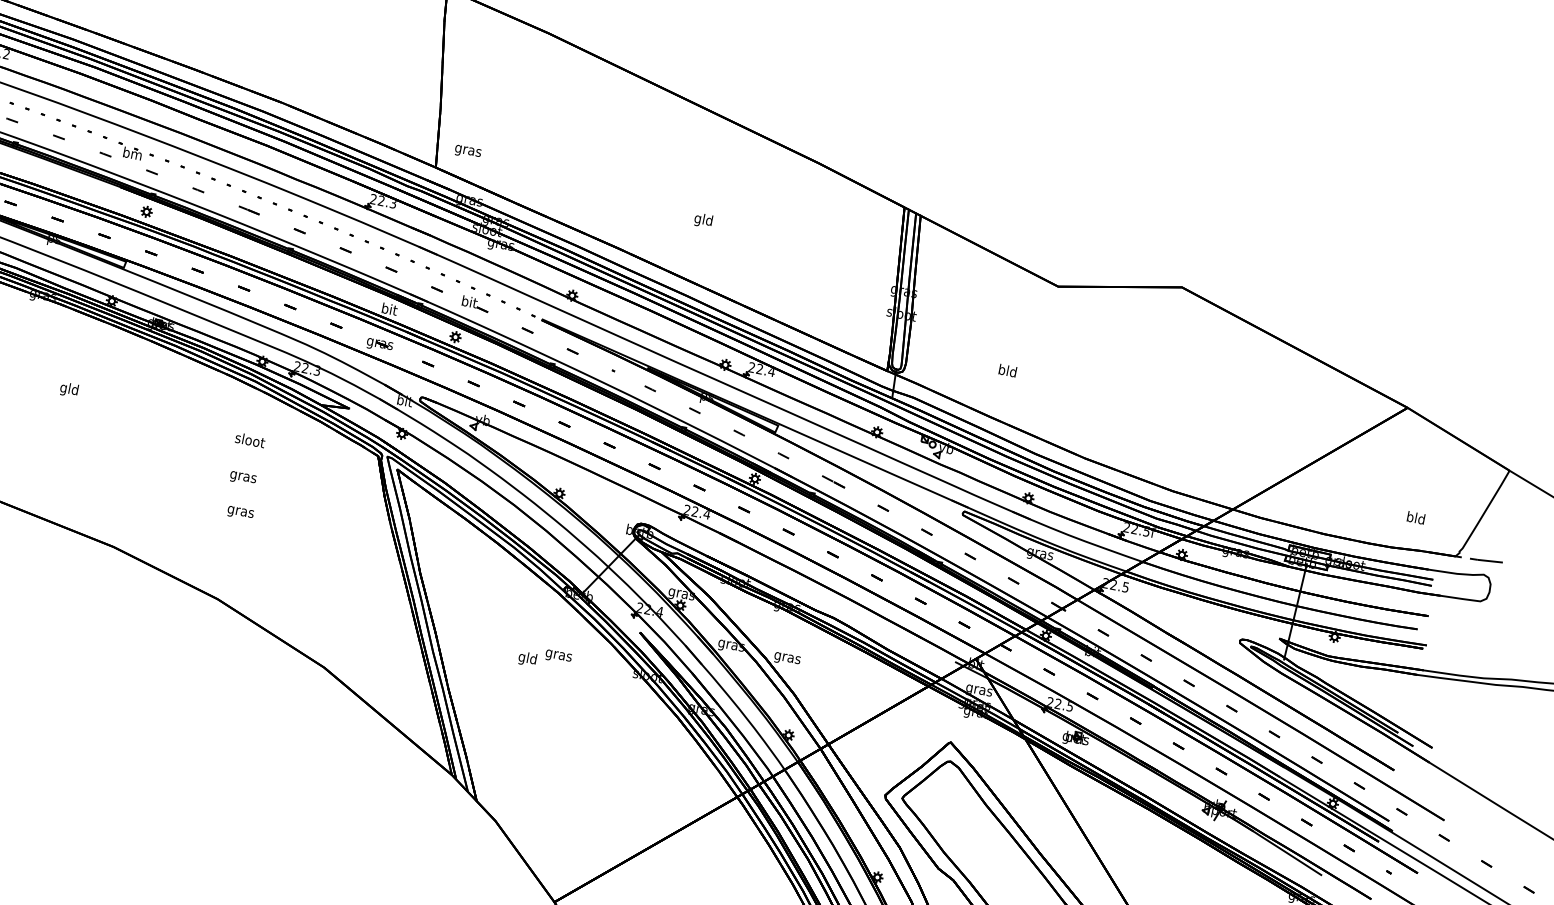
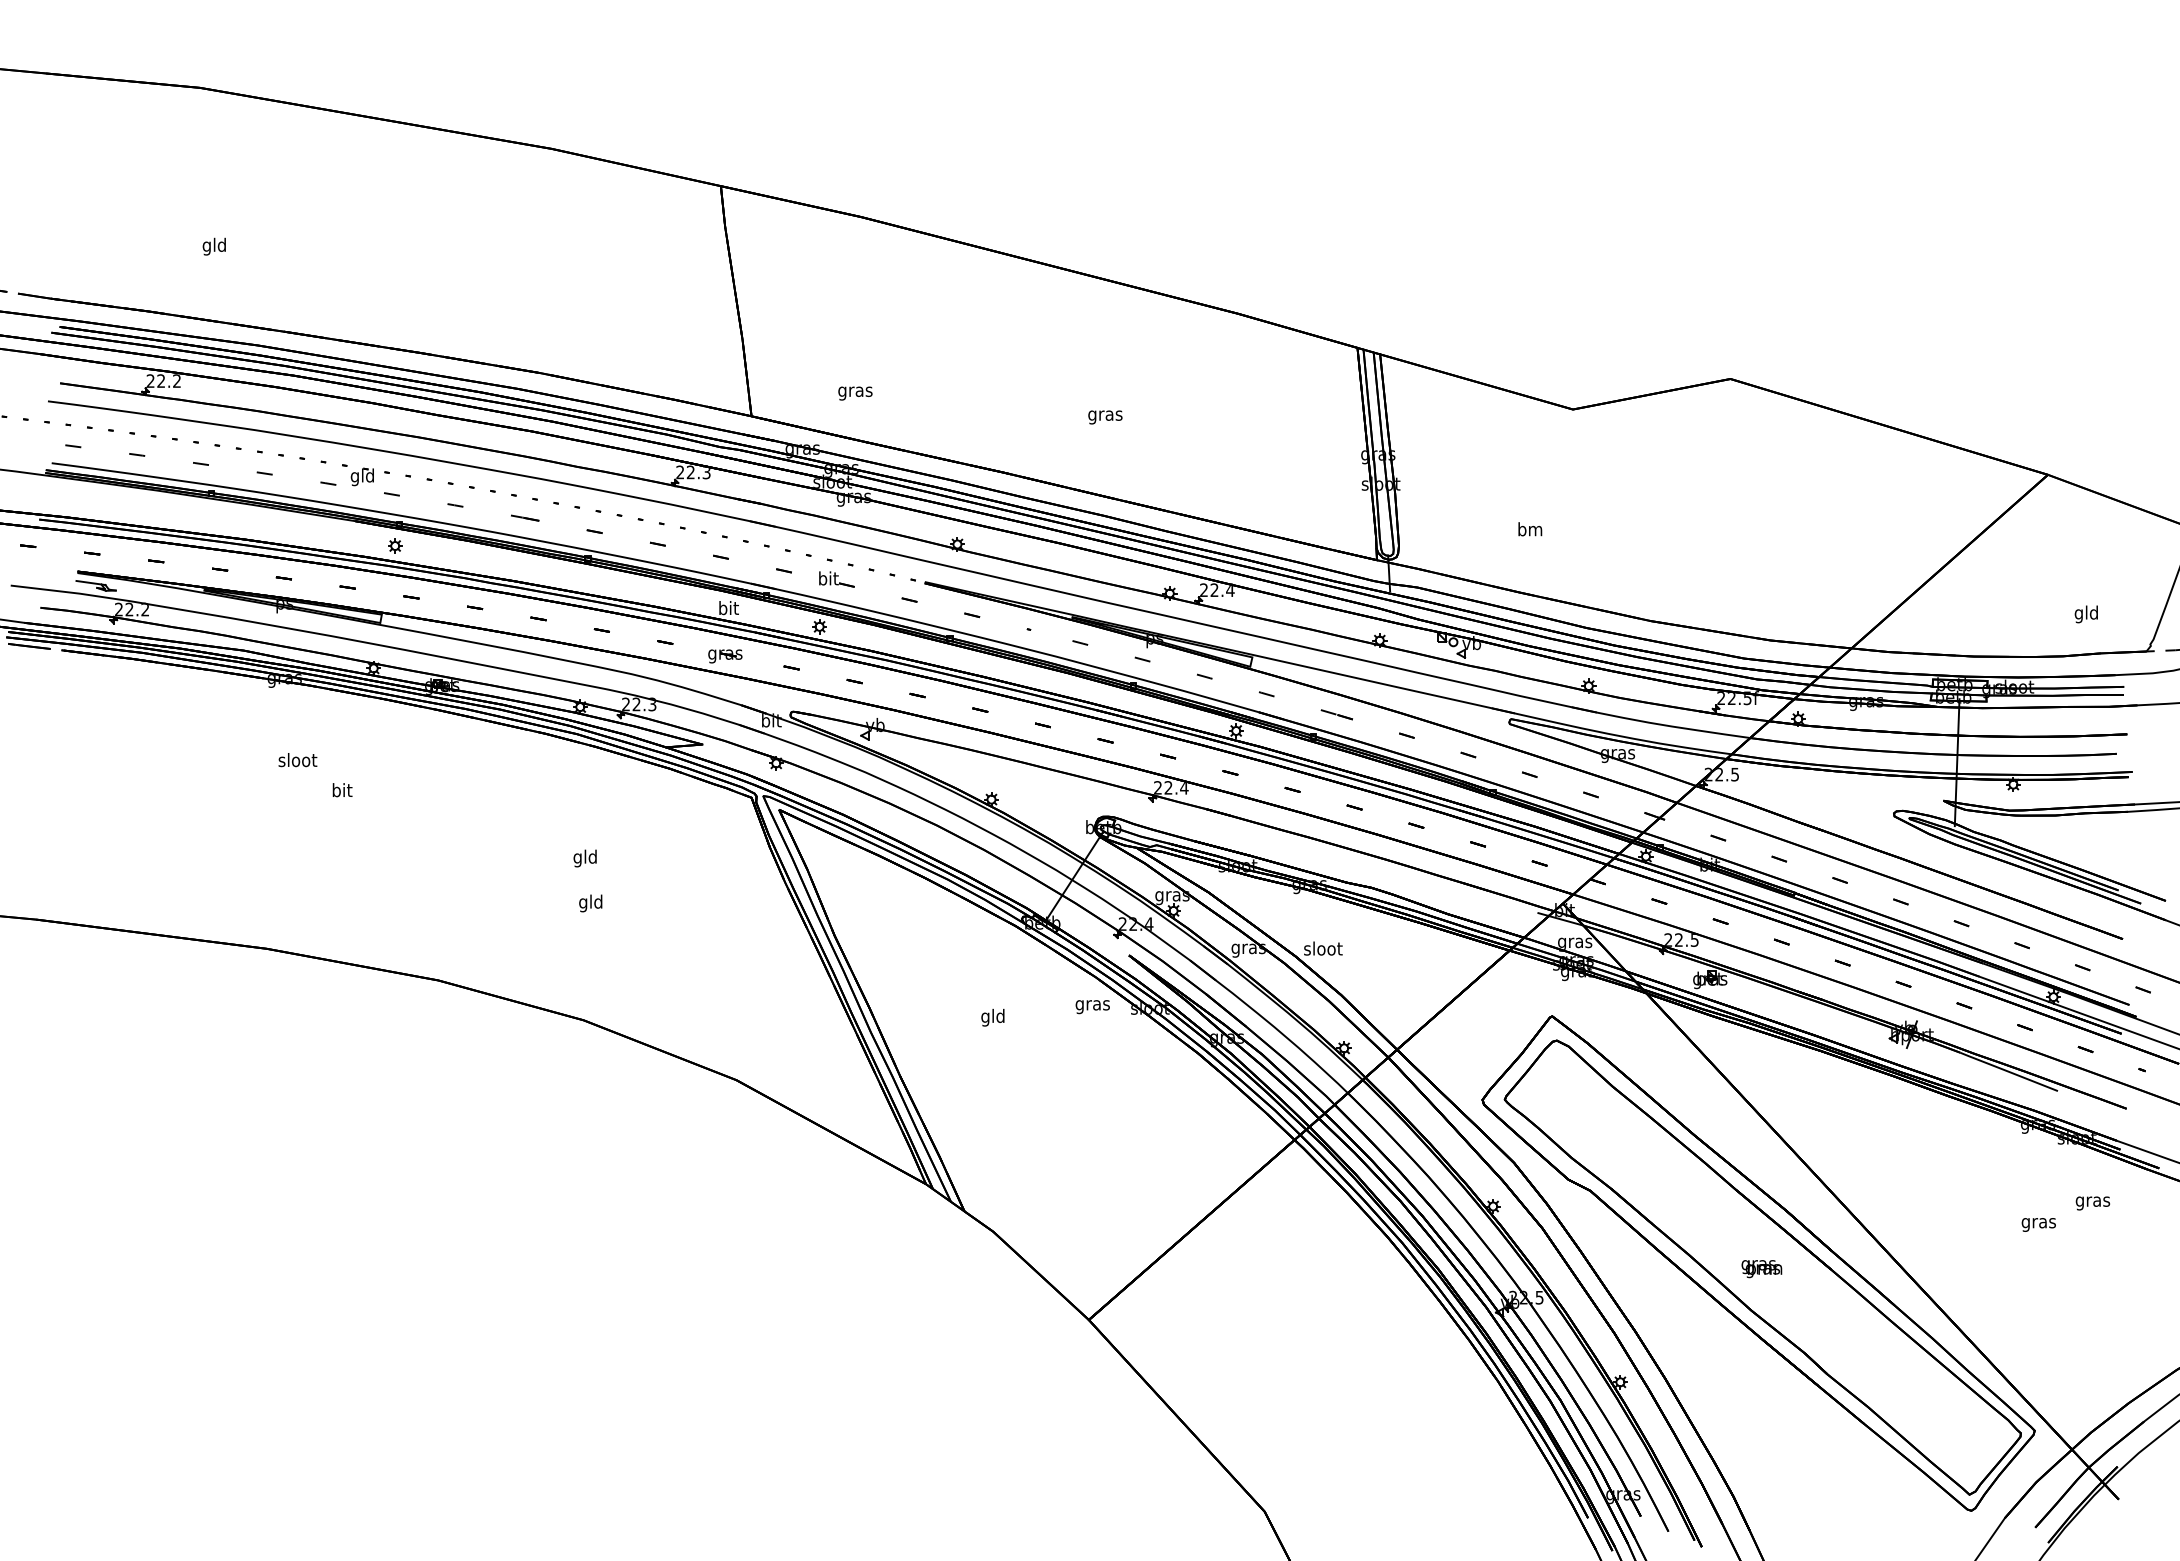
text: (468, 152) -> (855, 393), moved
text: (132, 155) -> (362, 477), bm -> gld
text: (703, 220) -> (1105, 415), gld -> gras
text: (1007, 370) -> (1530, 529), bld -> bm
text: (68, 389) -> (341, 791), gld -> bit
text: (249, 440) -> (297, 760), moved
text: (243, 477) -> (585, 858), gras -> gld
text: (240, 511) -> (590, 903), gras -> gld
text: (1409, 518) -> (2078, 614), bld -> gld
text: (558, 657) -> (1092, 1007), moved
text: (787, 658) -> (1323, 950), gras -> sloot

